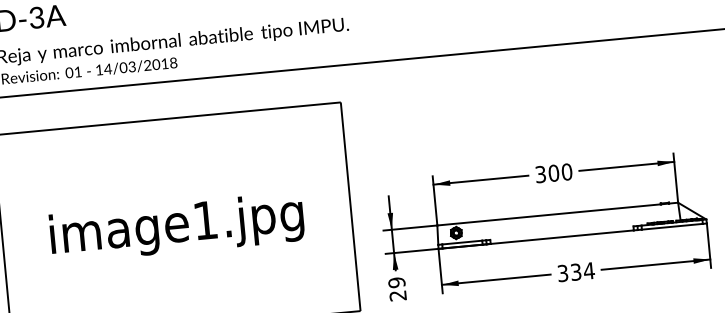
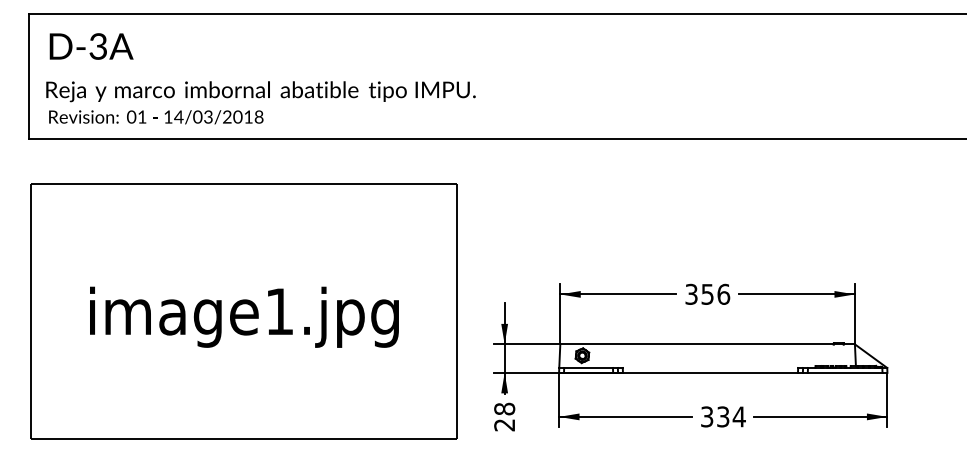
text: (560, 171) -> (715, 293), 300 -> 356
text: (396, 282) -> (504, 408), 29 -> 28

